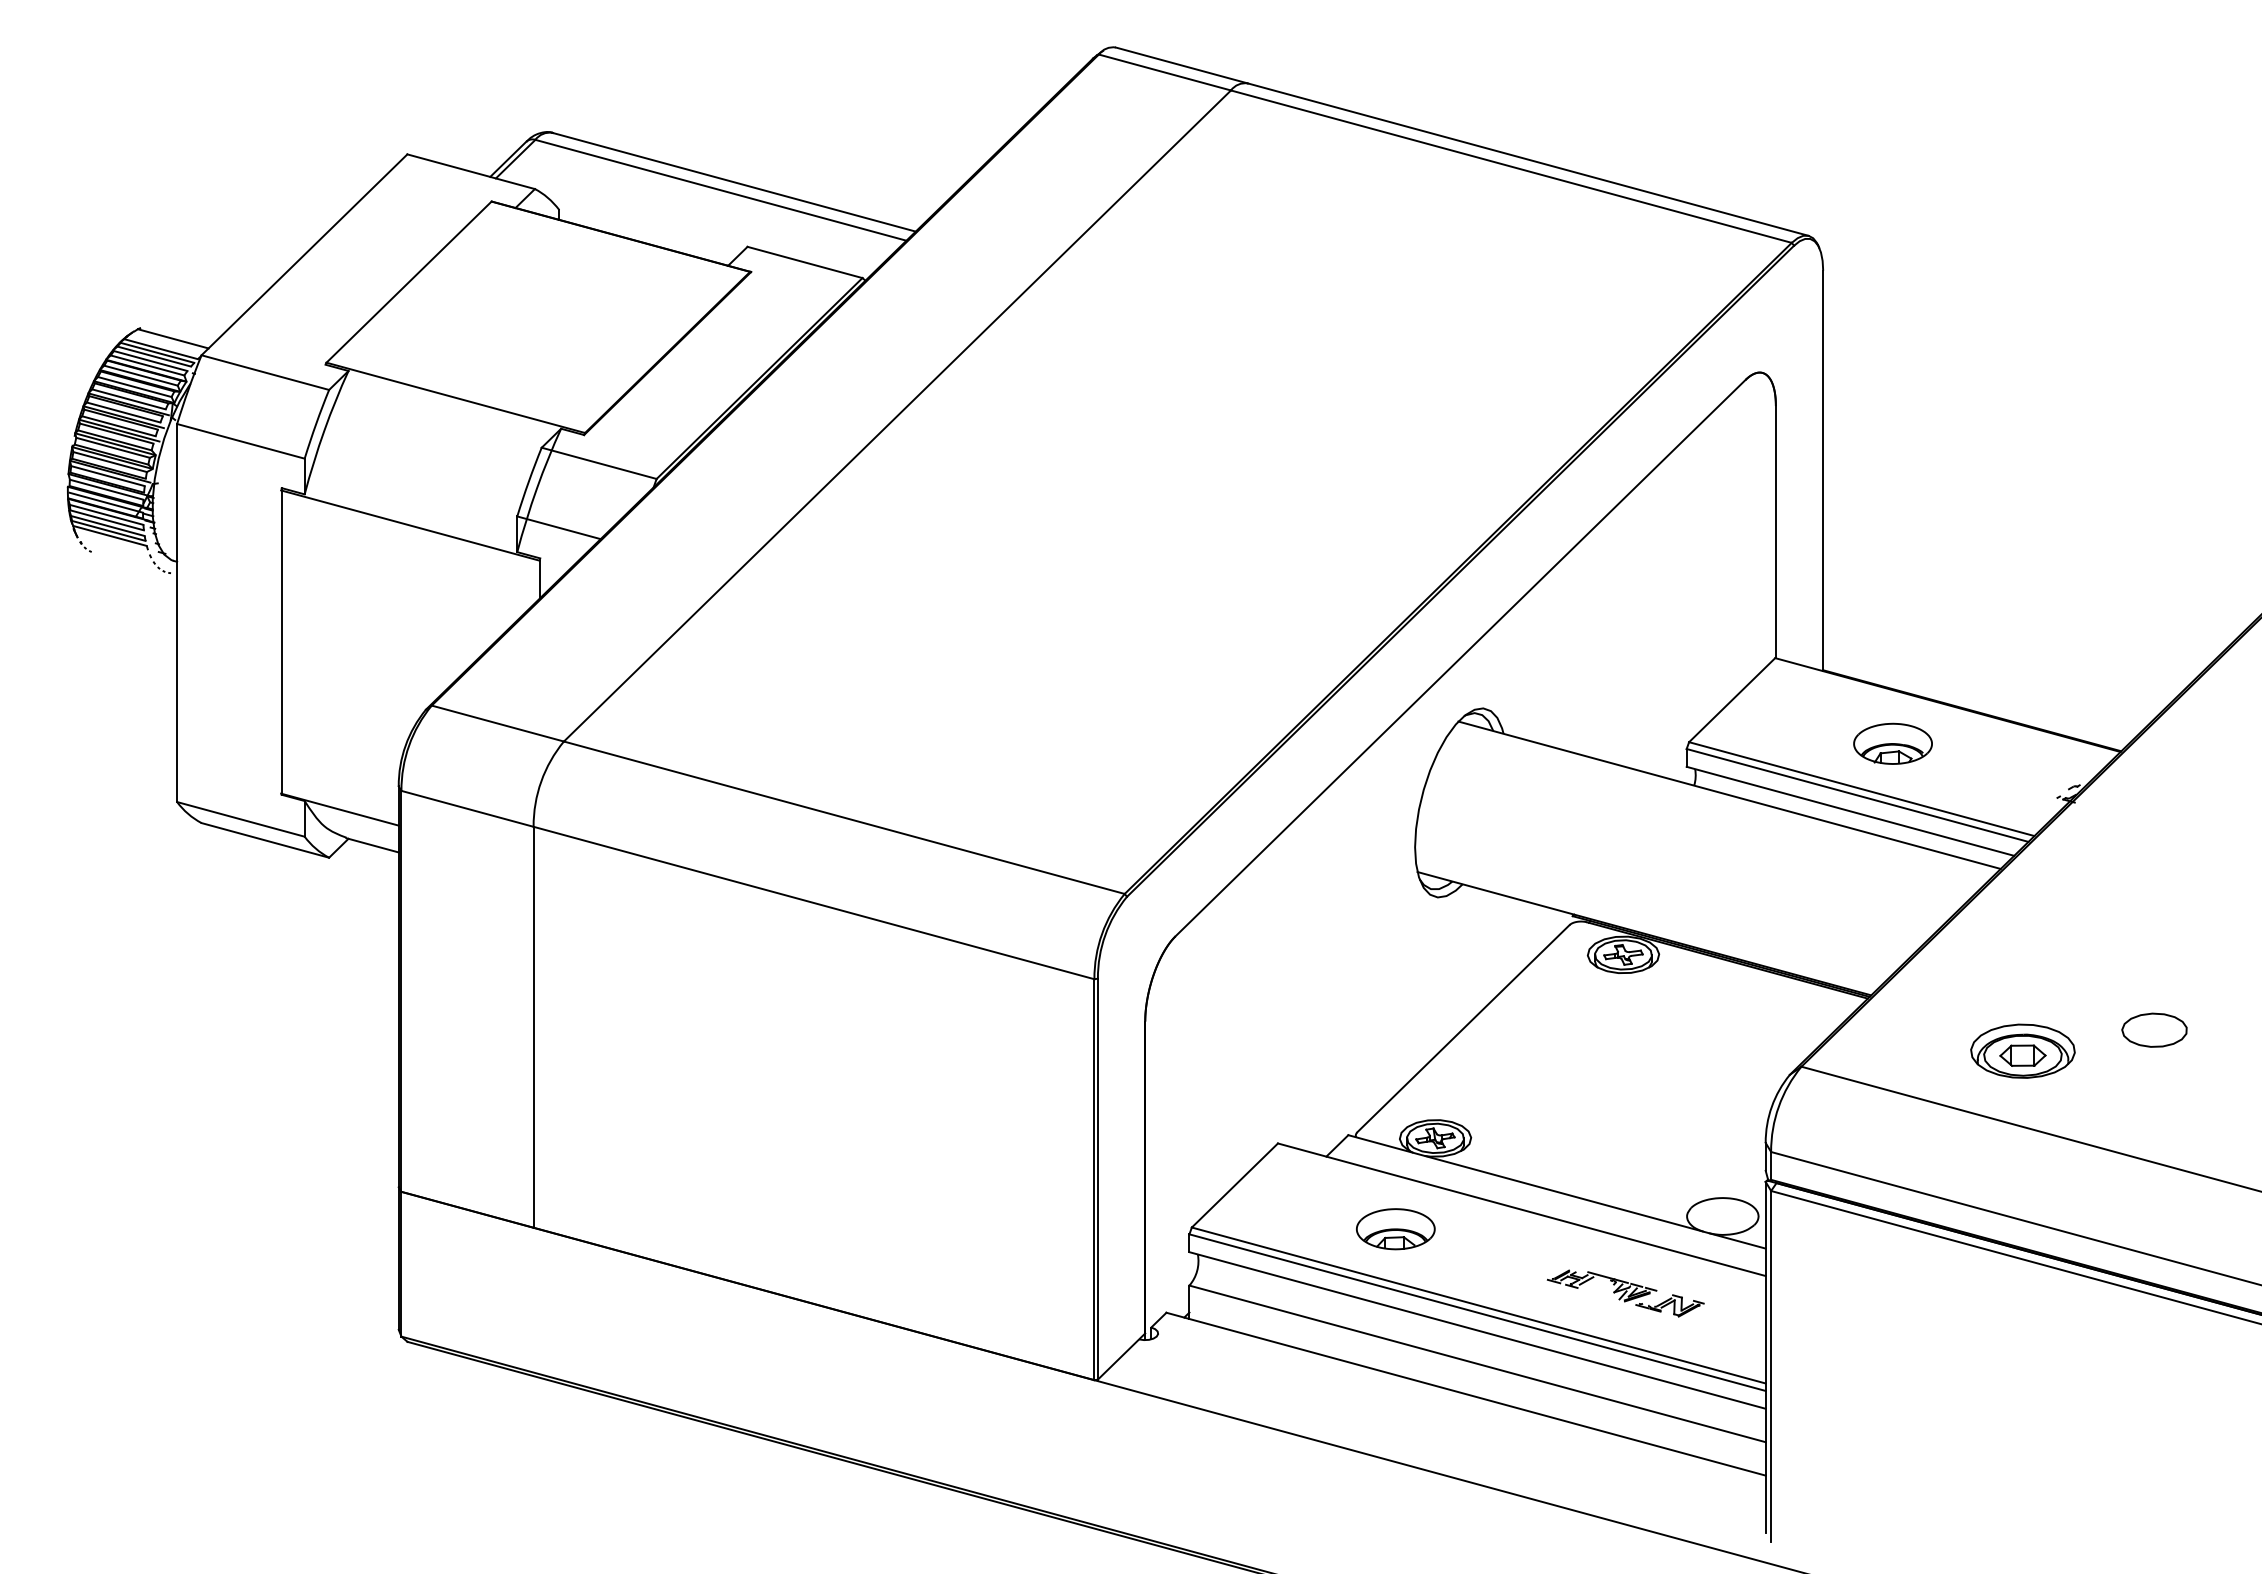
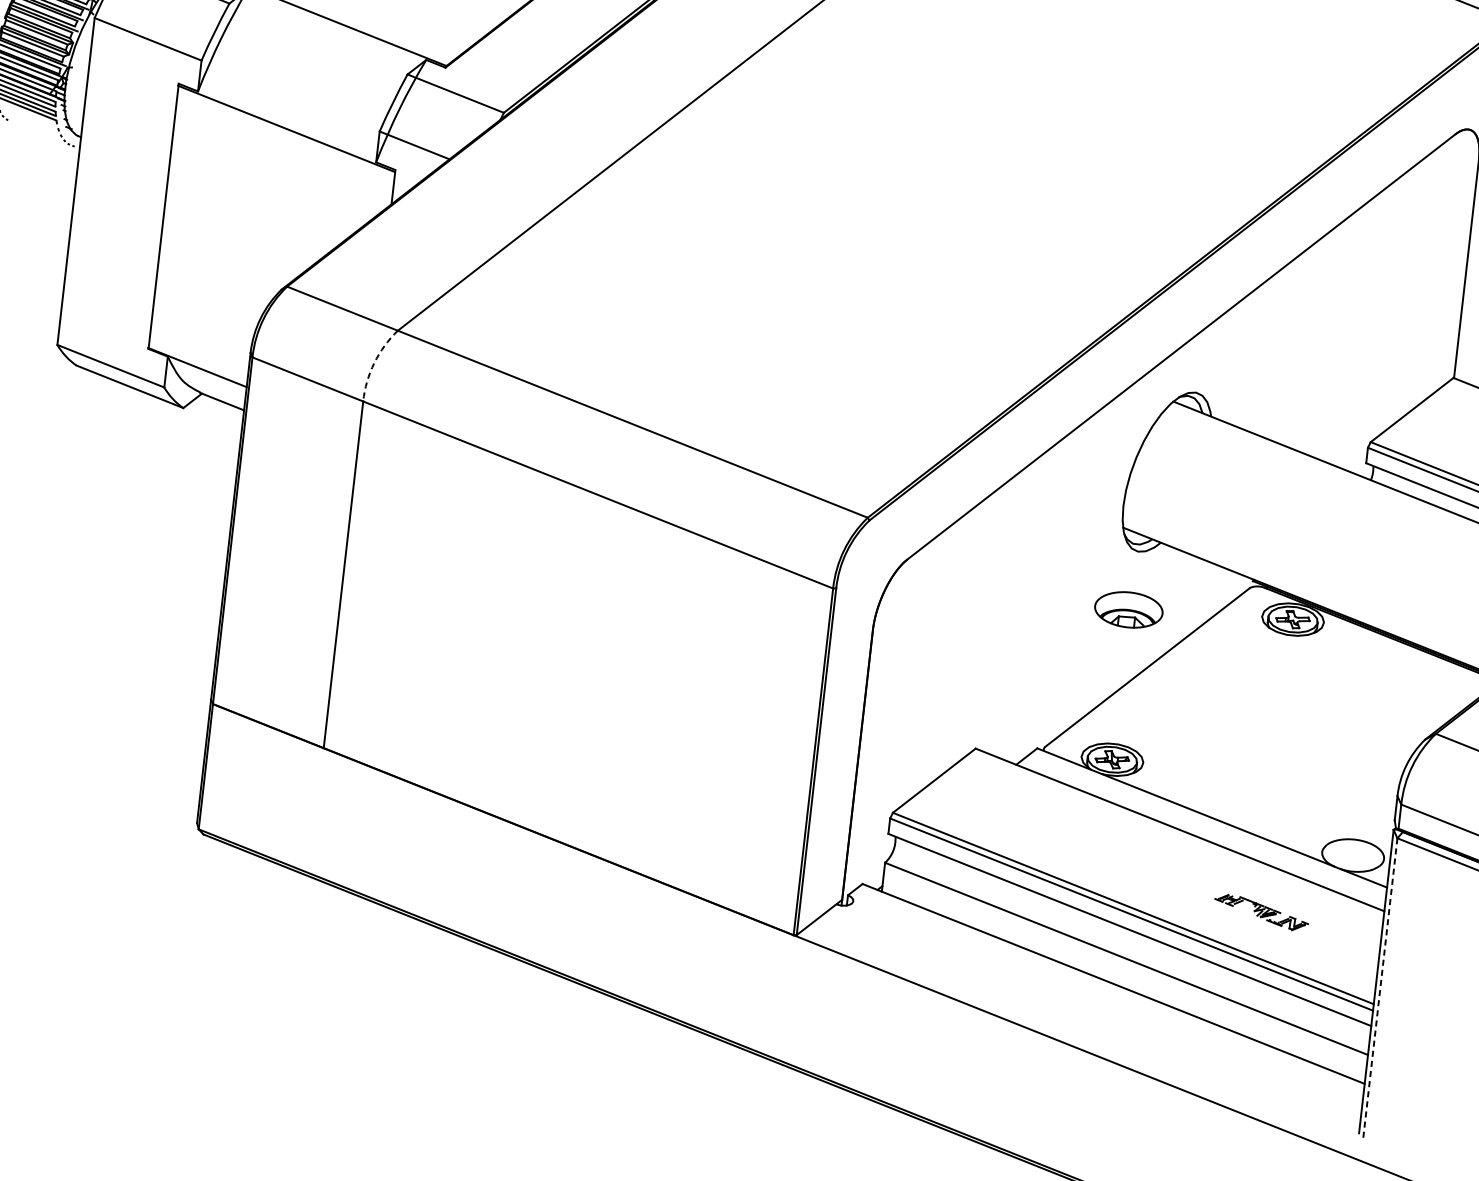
arc: (541, 781) -> (374, 363), solid -> dashed
part: (1395, 1229) -> (1128, 610), moved
part: (1625, 1293) -> (1261, 912), size x0.7
line: (1771, 1366) -> (1380, 990), solid -> dashed

